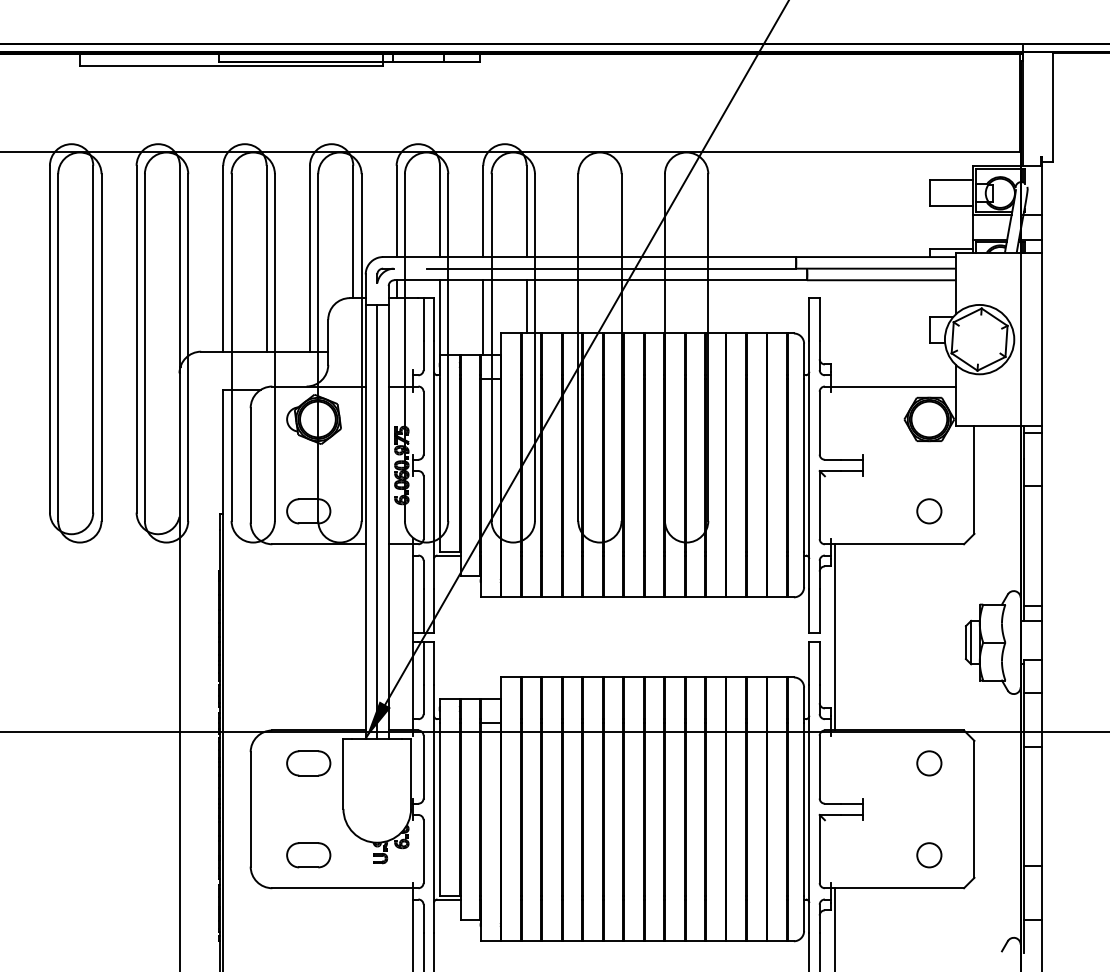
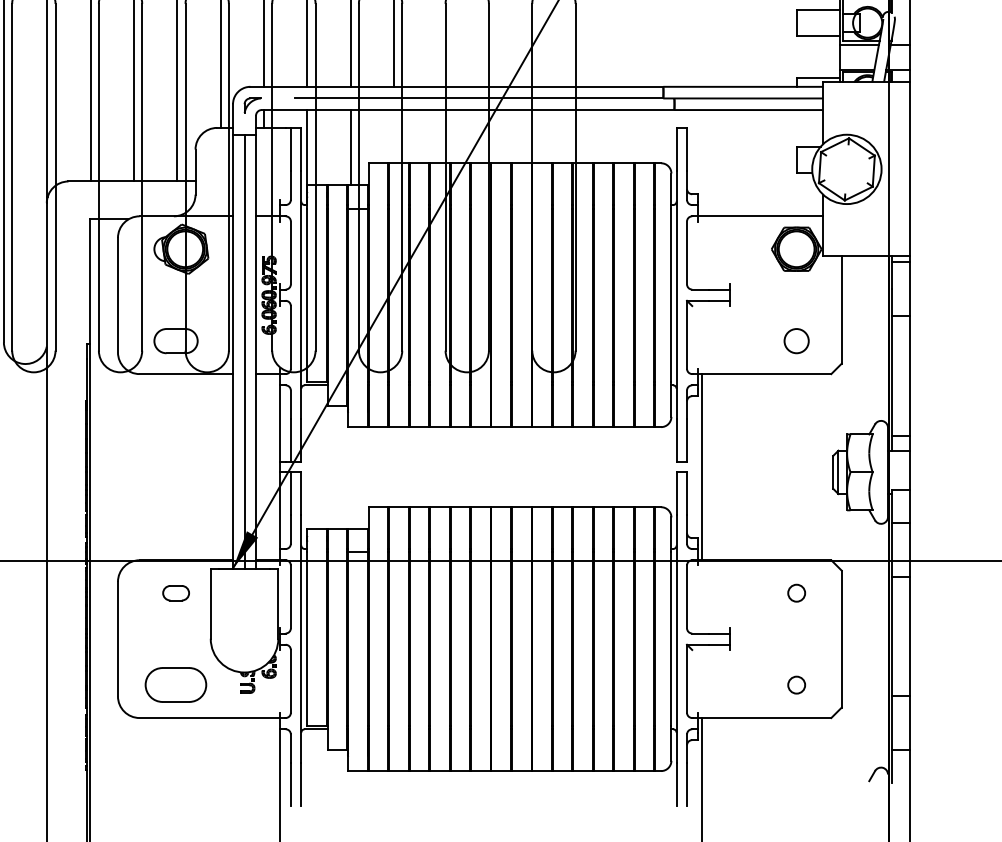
line: (526, 306) -> (393, 136), removed
part: (308, 763) -> (175, 593), size x0.6
circle: (929, 763) -> (796, 593), size x0.7
part: (308, 855) -> (175, 685), size x1.4
circle: (929, 855) -> (796, 685), size x0.7

